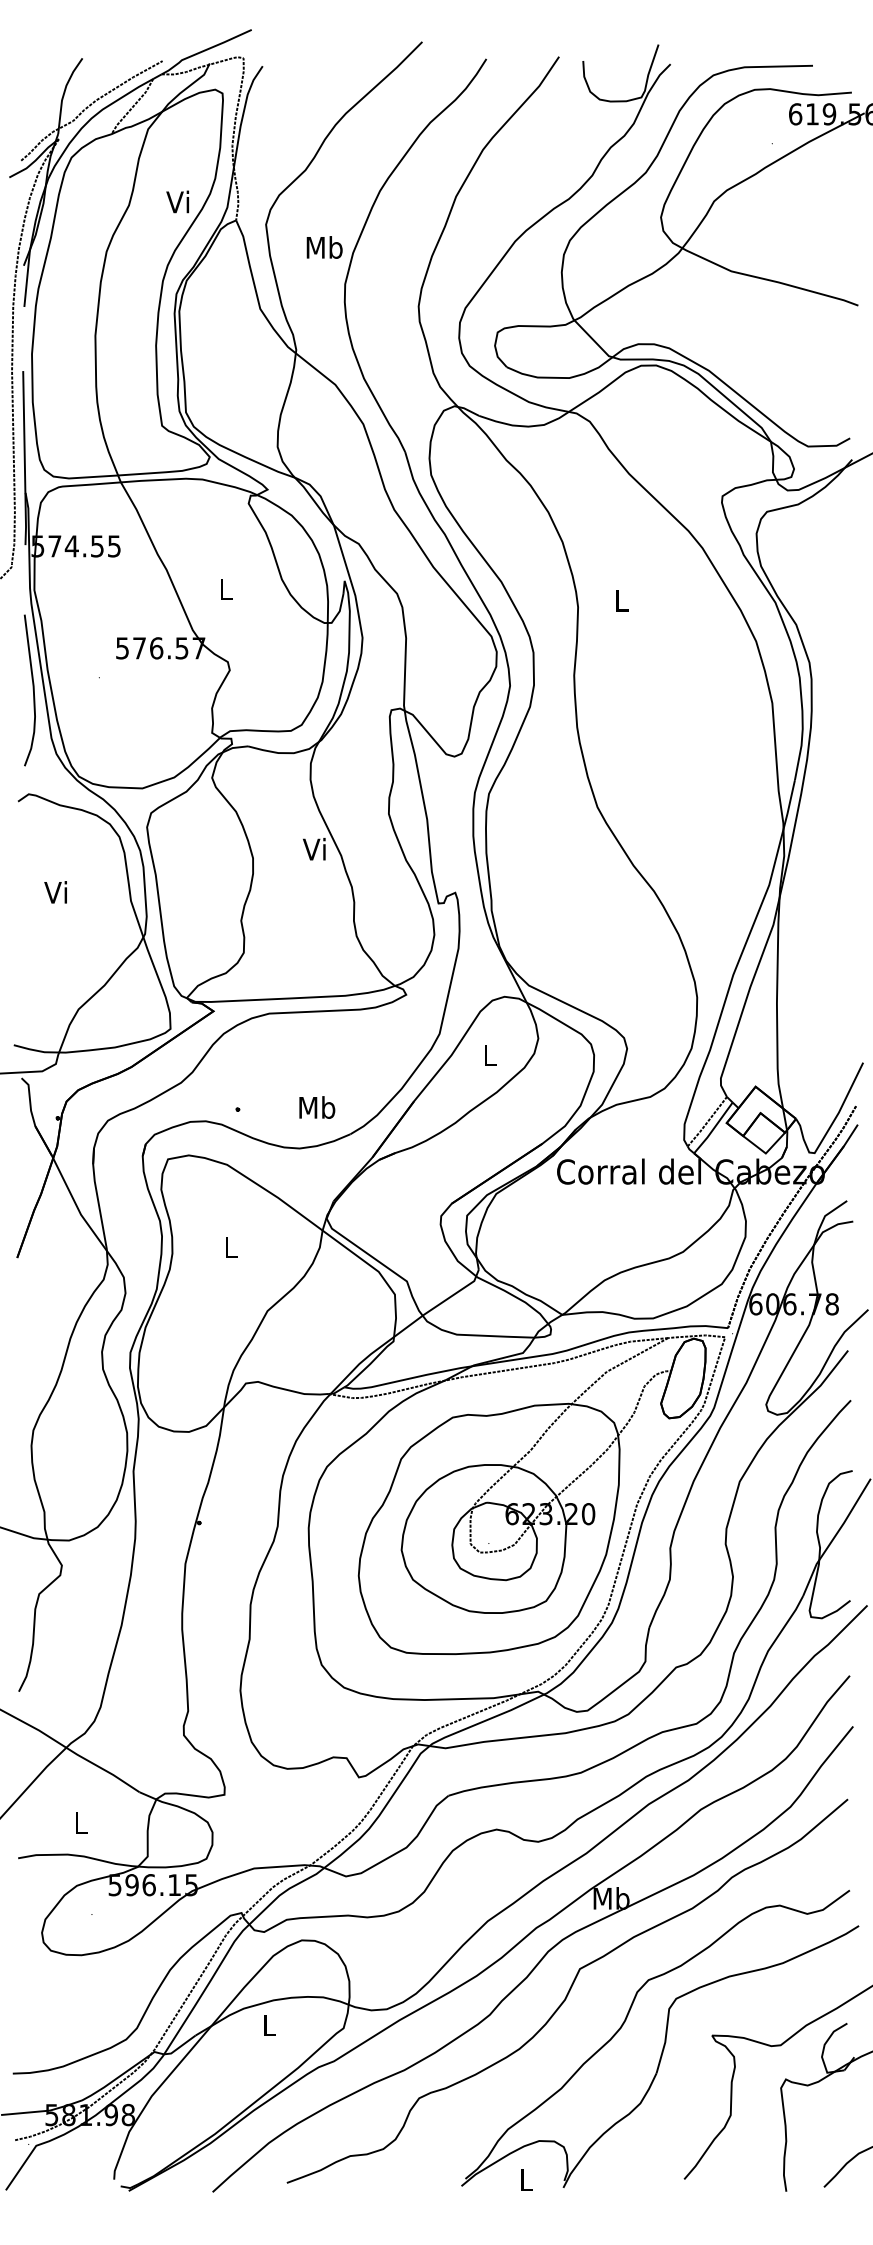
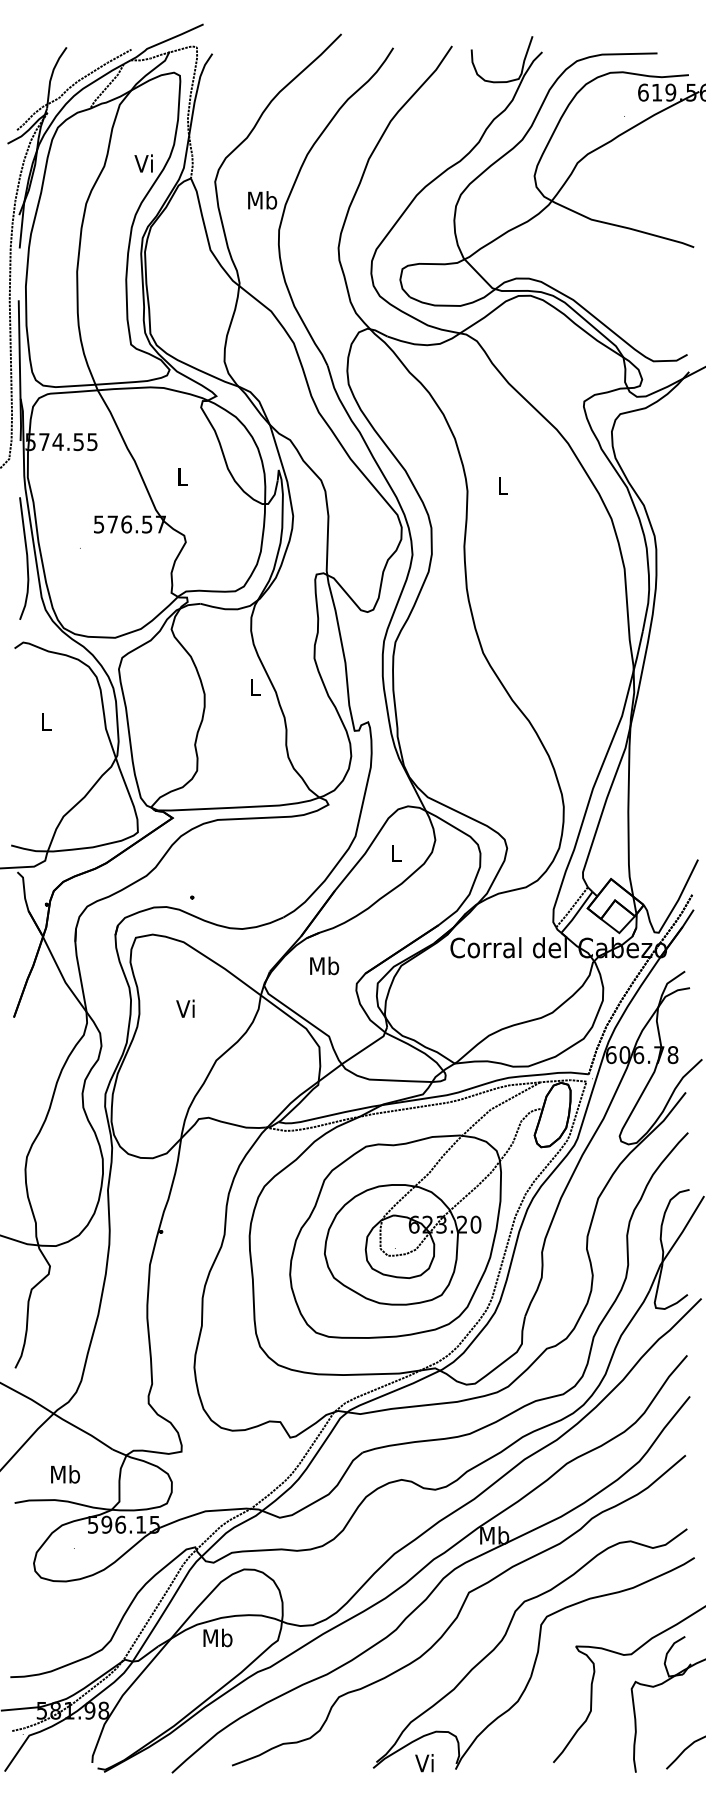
text: (314, 848) -> (254, 686), Vi -> L
text: (55, 891) -> (44, 721), Vi -> L
text: (317, 1107) -> (324, 965), moved
text: (229, 1246) -> (185, 1008), L -> Vi
text: (81, 1822) -> (65, 1474), L -> Mb
text: (268, 2024) -> (217, 1637), L -> Mb
text: (524, 2180) -> (424, 1763), L -> Vi

